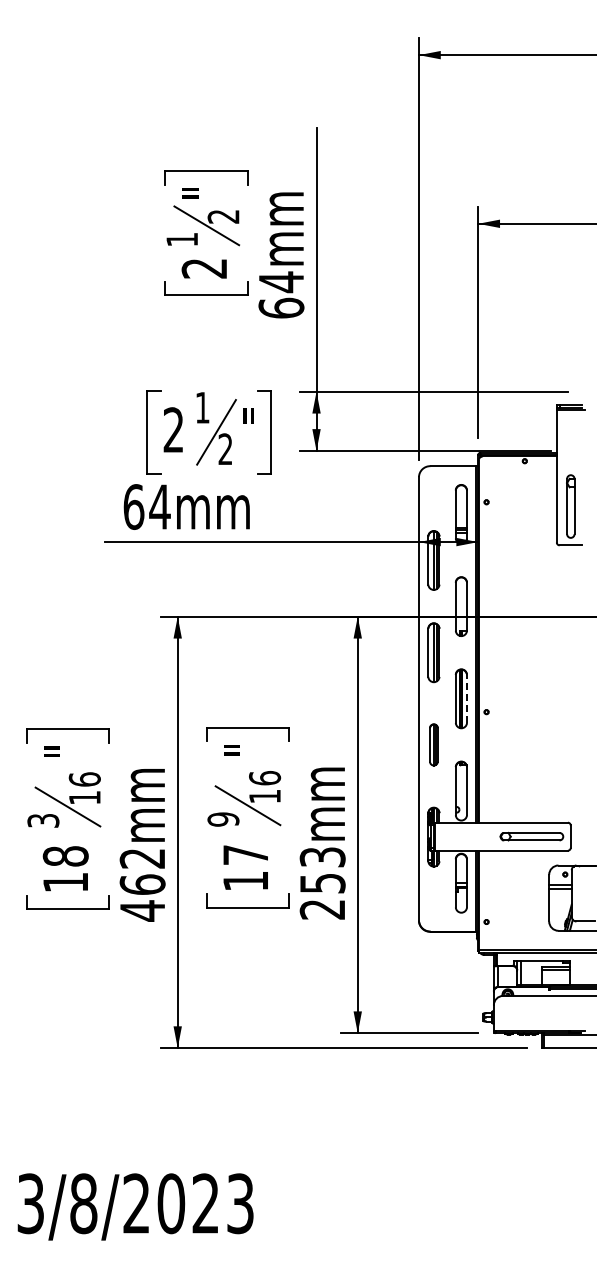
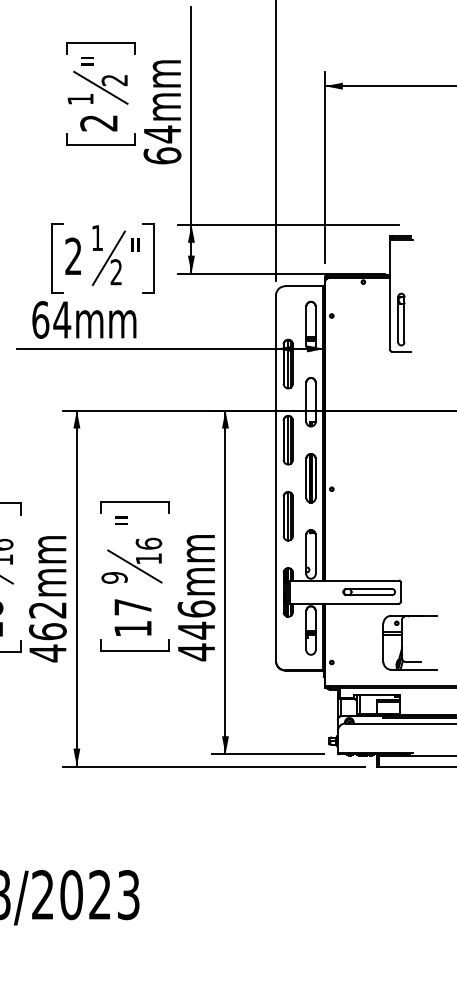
line: (467, 698) -> (316, 478), dashed -> solid
part: (433, 744) -> (287, 515), size x1.43
text: (322, 883) -> (196, 630), 253mm -> 446mm

